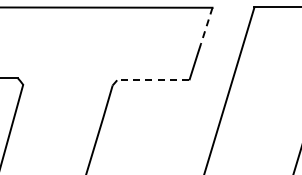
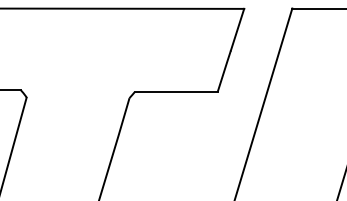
line: (206, 26) -> (237, 30), dashed -> solid
line: (152, 80) -> (175, 92), dashed -> solid

